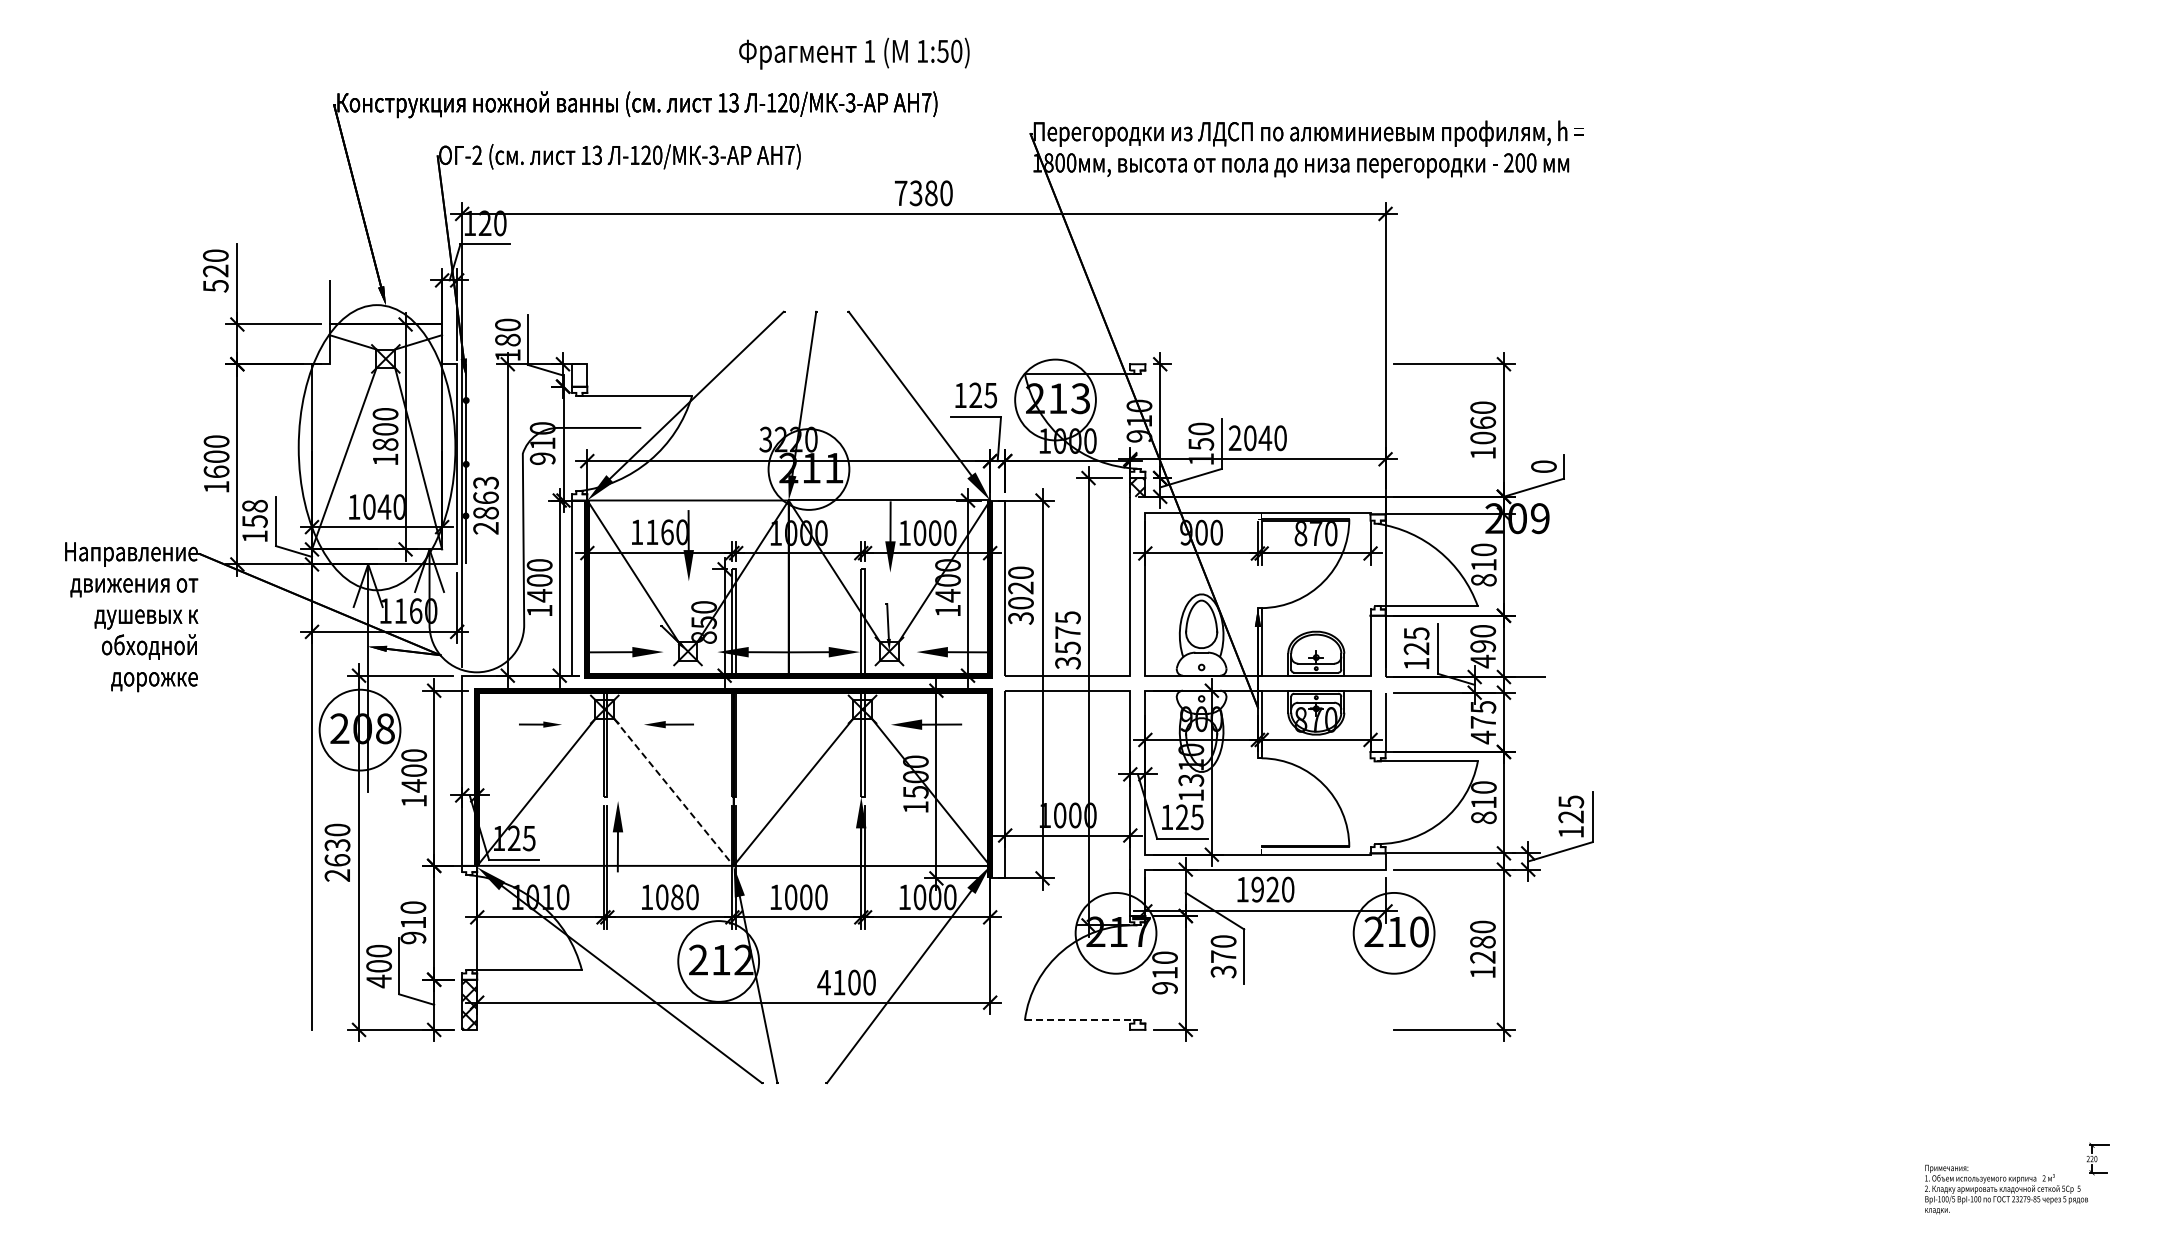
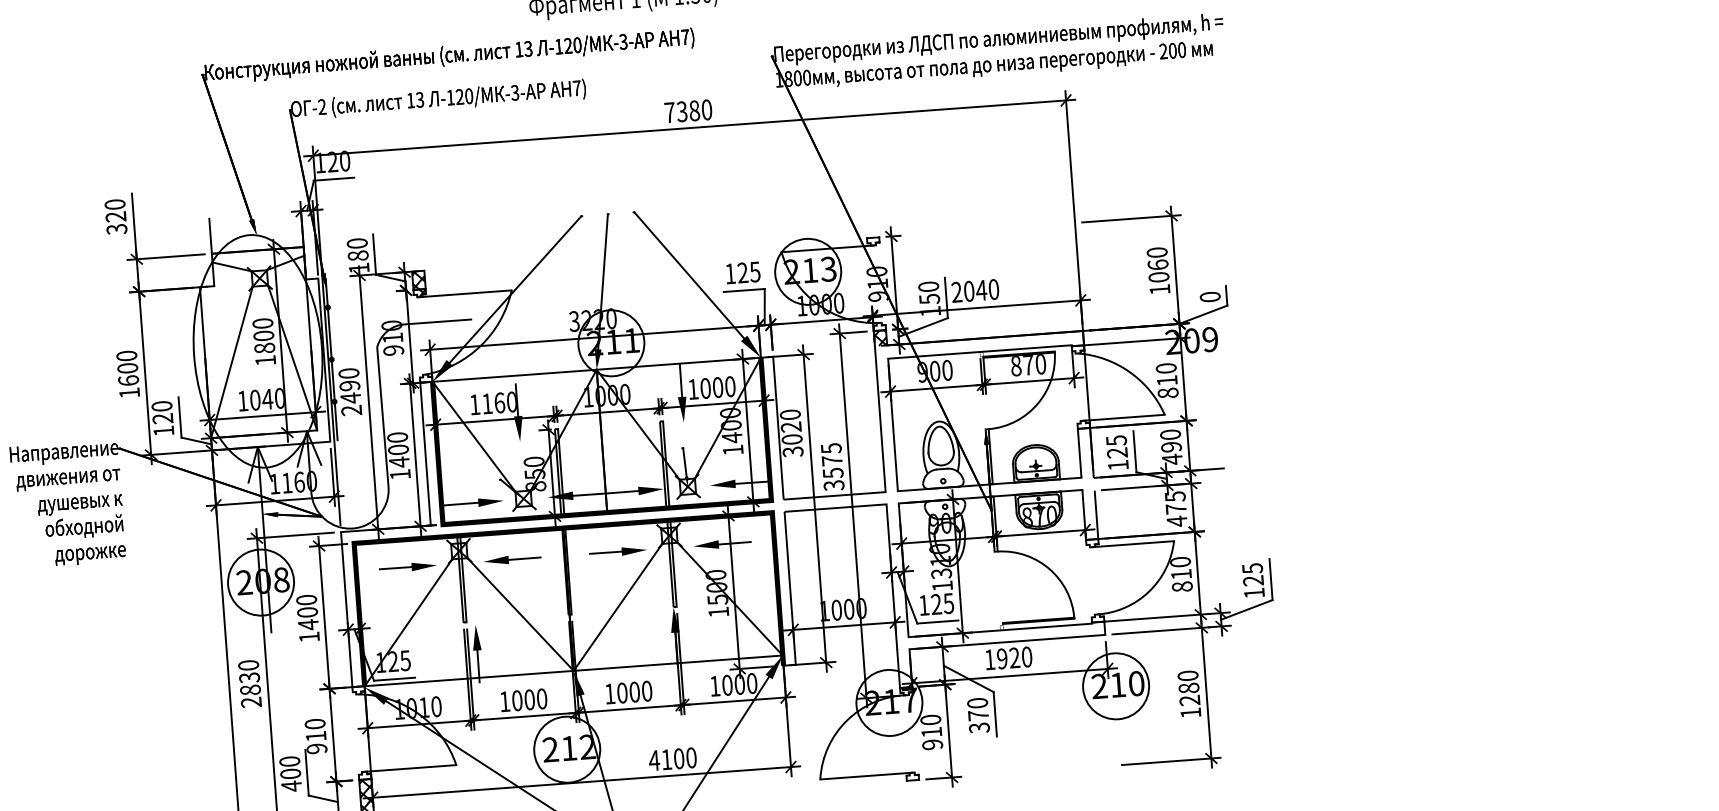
text: (215, 285) -> (116, 228), 520 -> 320
hatch: (579, 380) -> (419, 284), added
text: (485, 498) -> (349, 386), 2863 -> 2490
text: (254, 513) -> (162, 412), 158 -> 120
part: (540, 724) -> (407, 567), size x1.67
part: (668, 724) -> (512, 559), size x1.43
part: (798, 724) -> (618, 551), added
line: (673, 792) -> (520, 614), dashed -> solid
text: (337, 860) -> (250, 690), 2630 -> 2830
text: (677, 897) -> (529, 700), 1080 -> 1000
line: (1081, 1020) -> (866, 776), dashed -> solid

